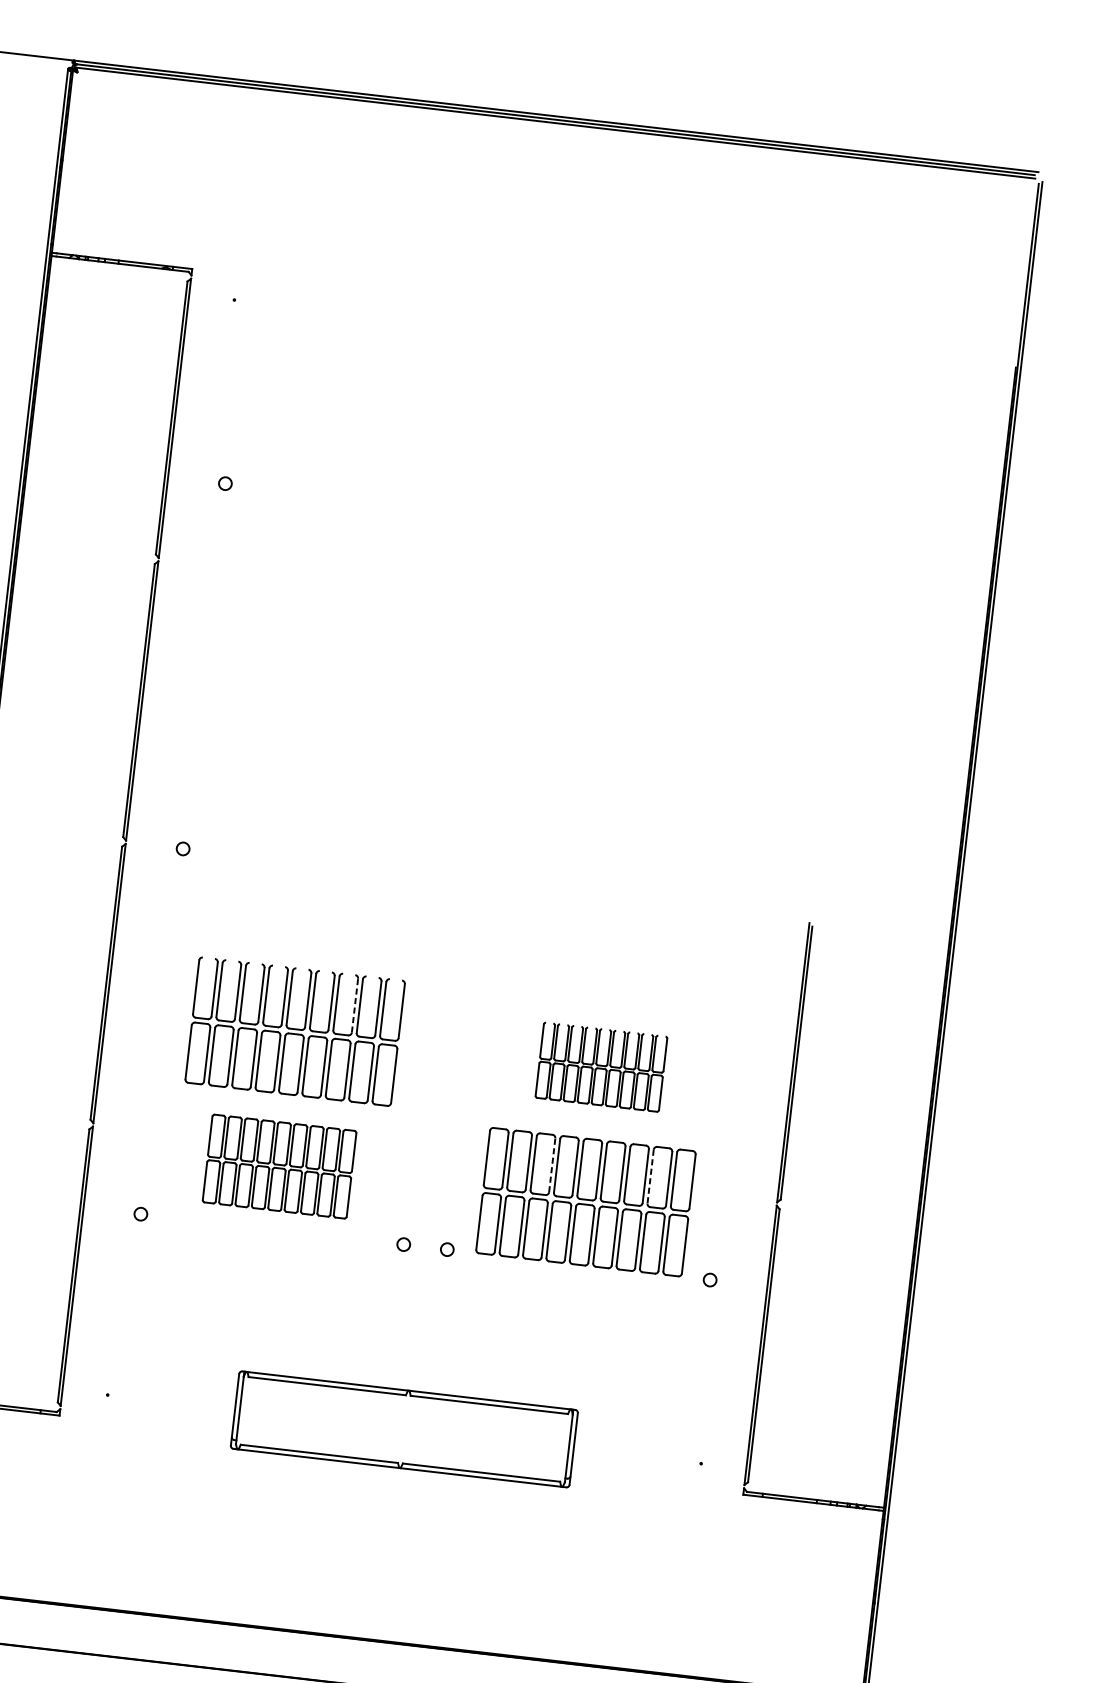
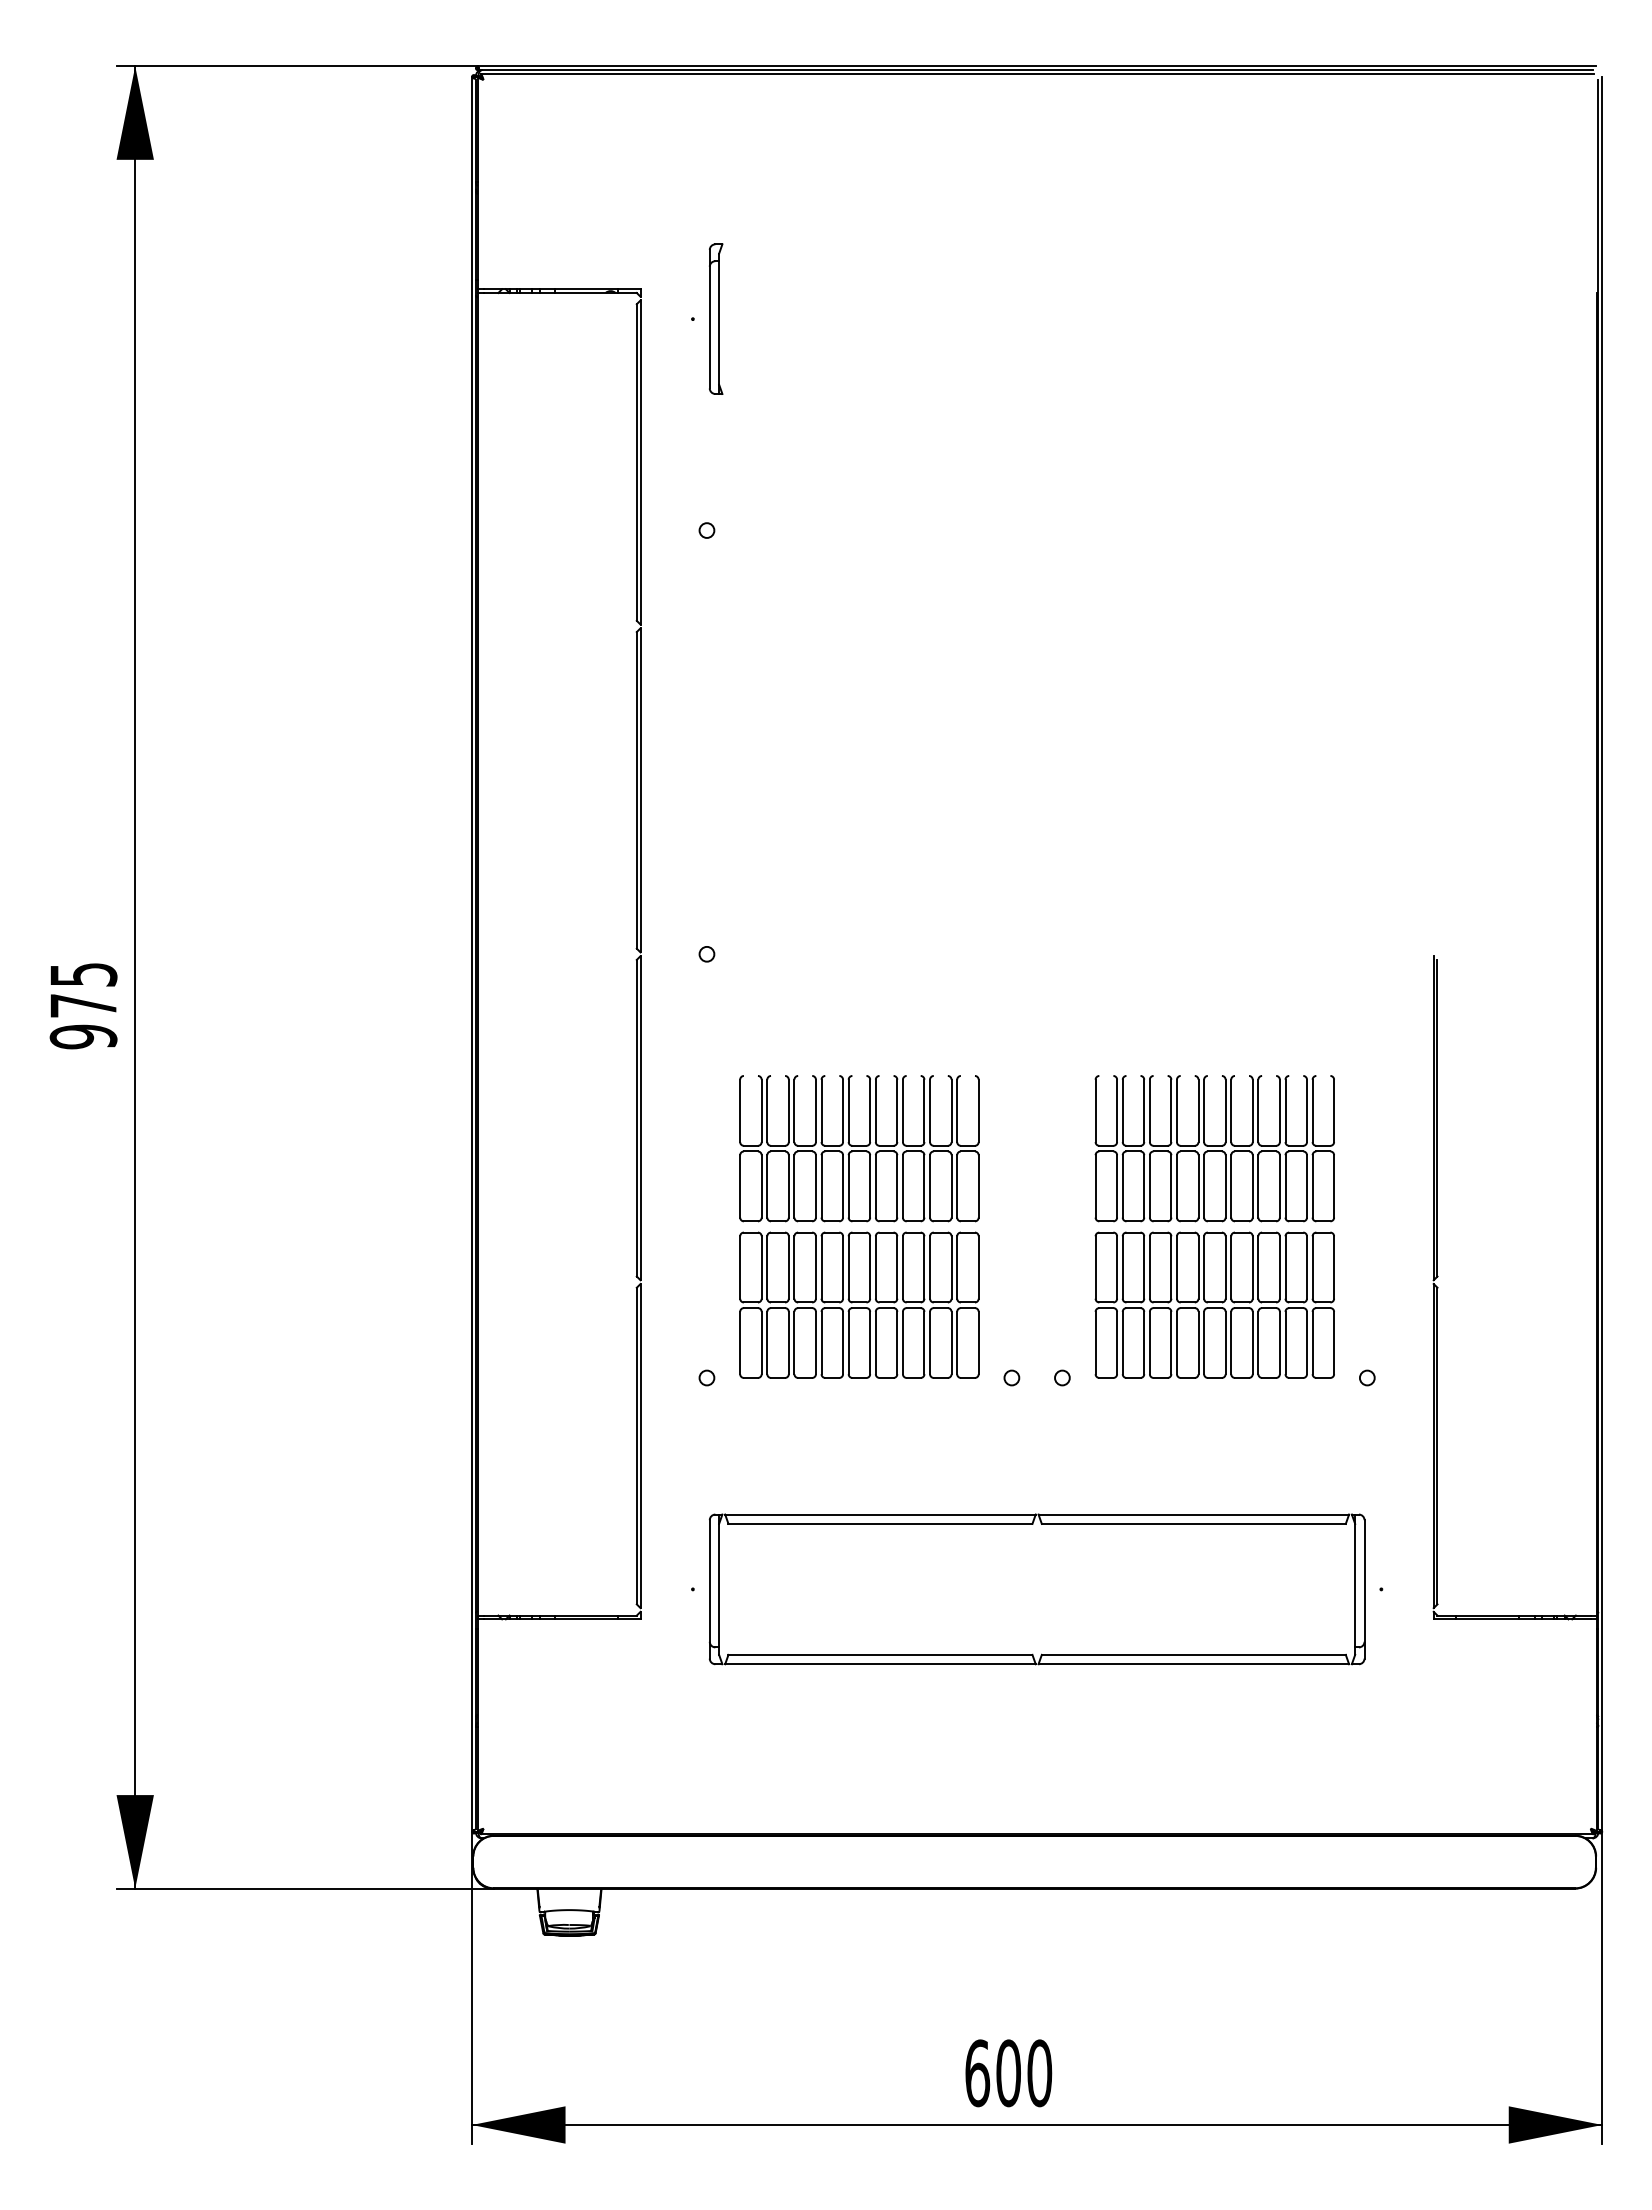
part: (253, 301) -> (715, 318), added
line: (355, 1005) -> (924, 1110), dashed -> solid
part: (601, 1066) -> (1214, 1148), size x1.67
line: (552, 1165) -> (1171, 1267), dashed -> solid
part: (279, 1166) -> (859, 1304), size x1.43
line: (650, 1177) -> (1285, 1268), dashed -> solid
part: (403, 1429) -> (1036, 1589), size x1.67

